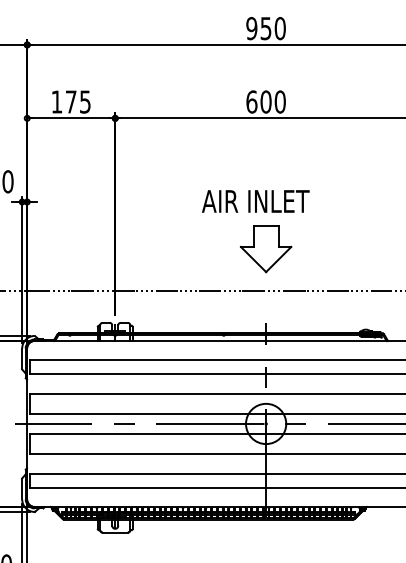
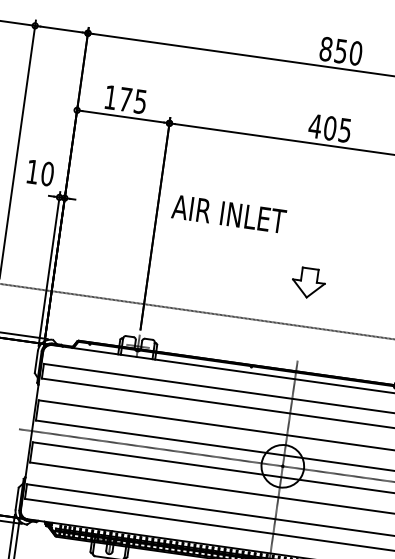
text: (251, 28) -> (325, 49), 950 -> 850
text: (265, 101) -> (329, 127), 600 -> 405
text: (255, 201) -> (228, 214), moved
part: (266, 249) -> (308, 283), size x0.6

